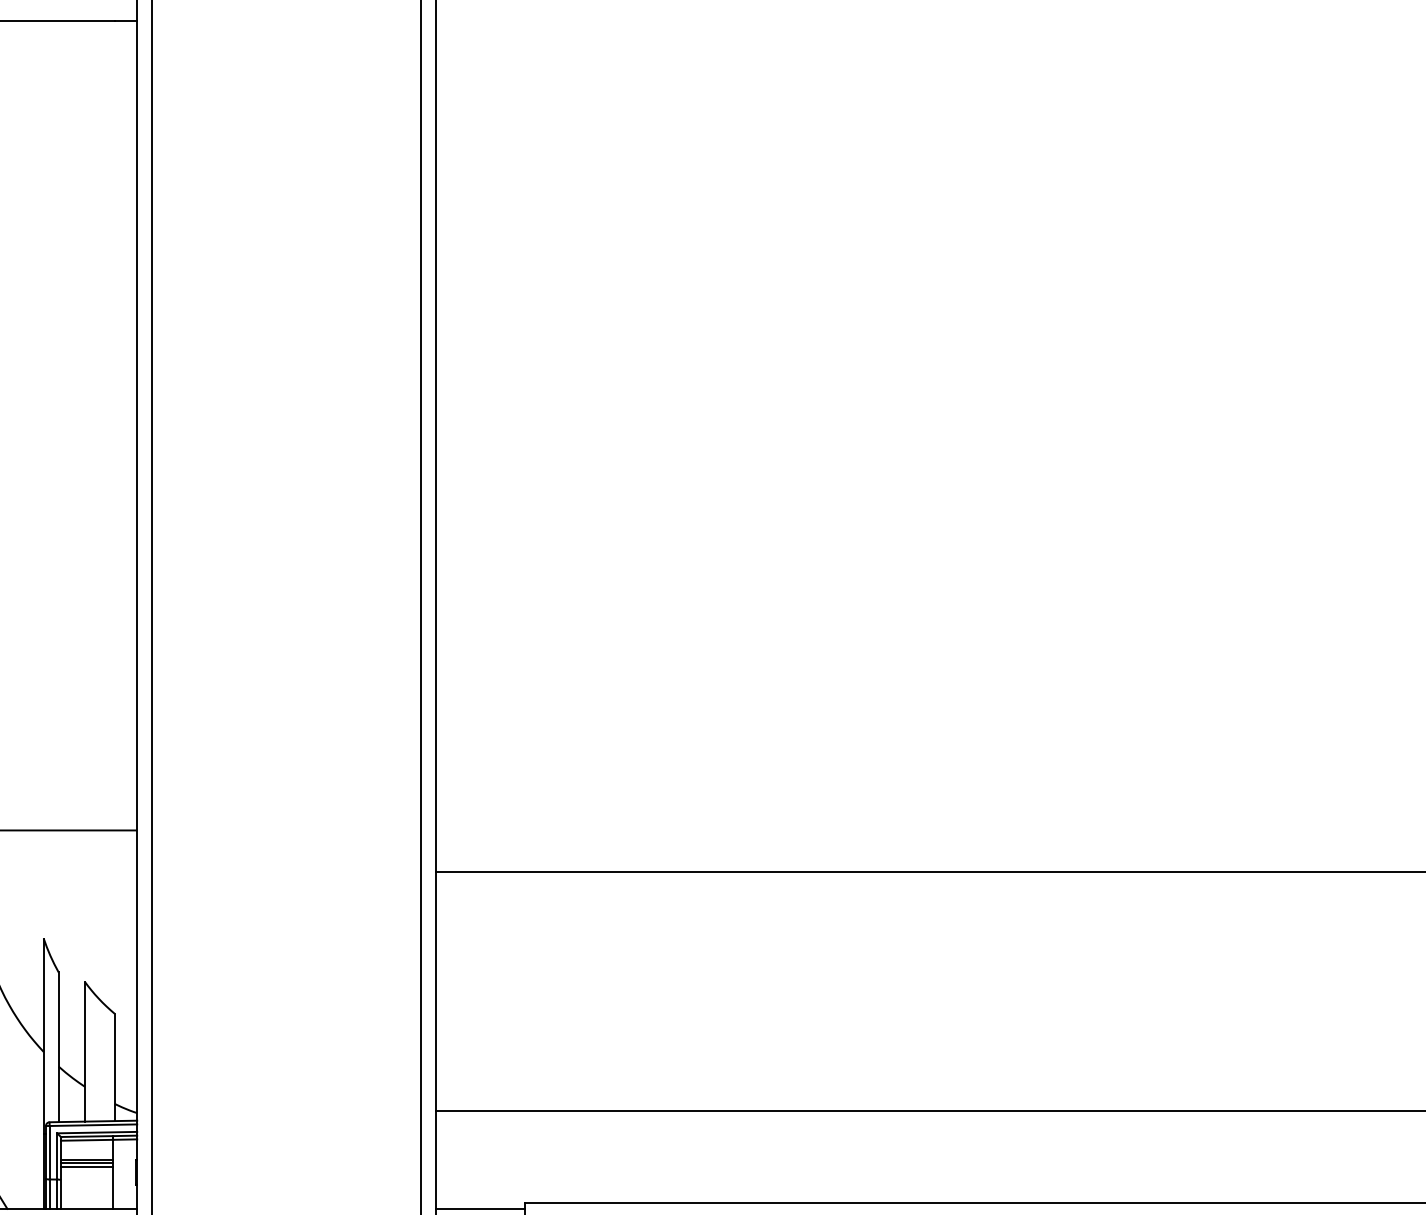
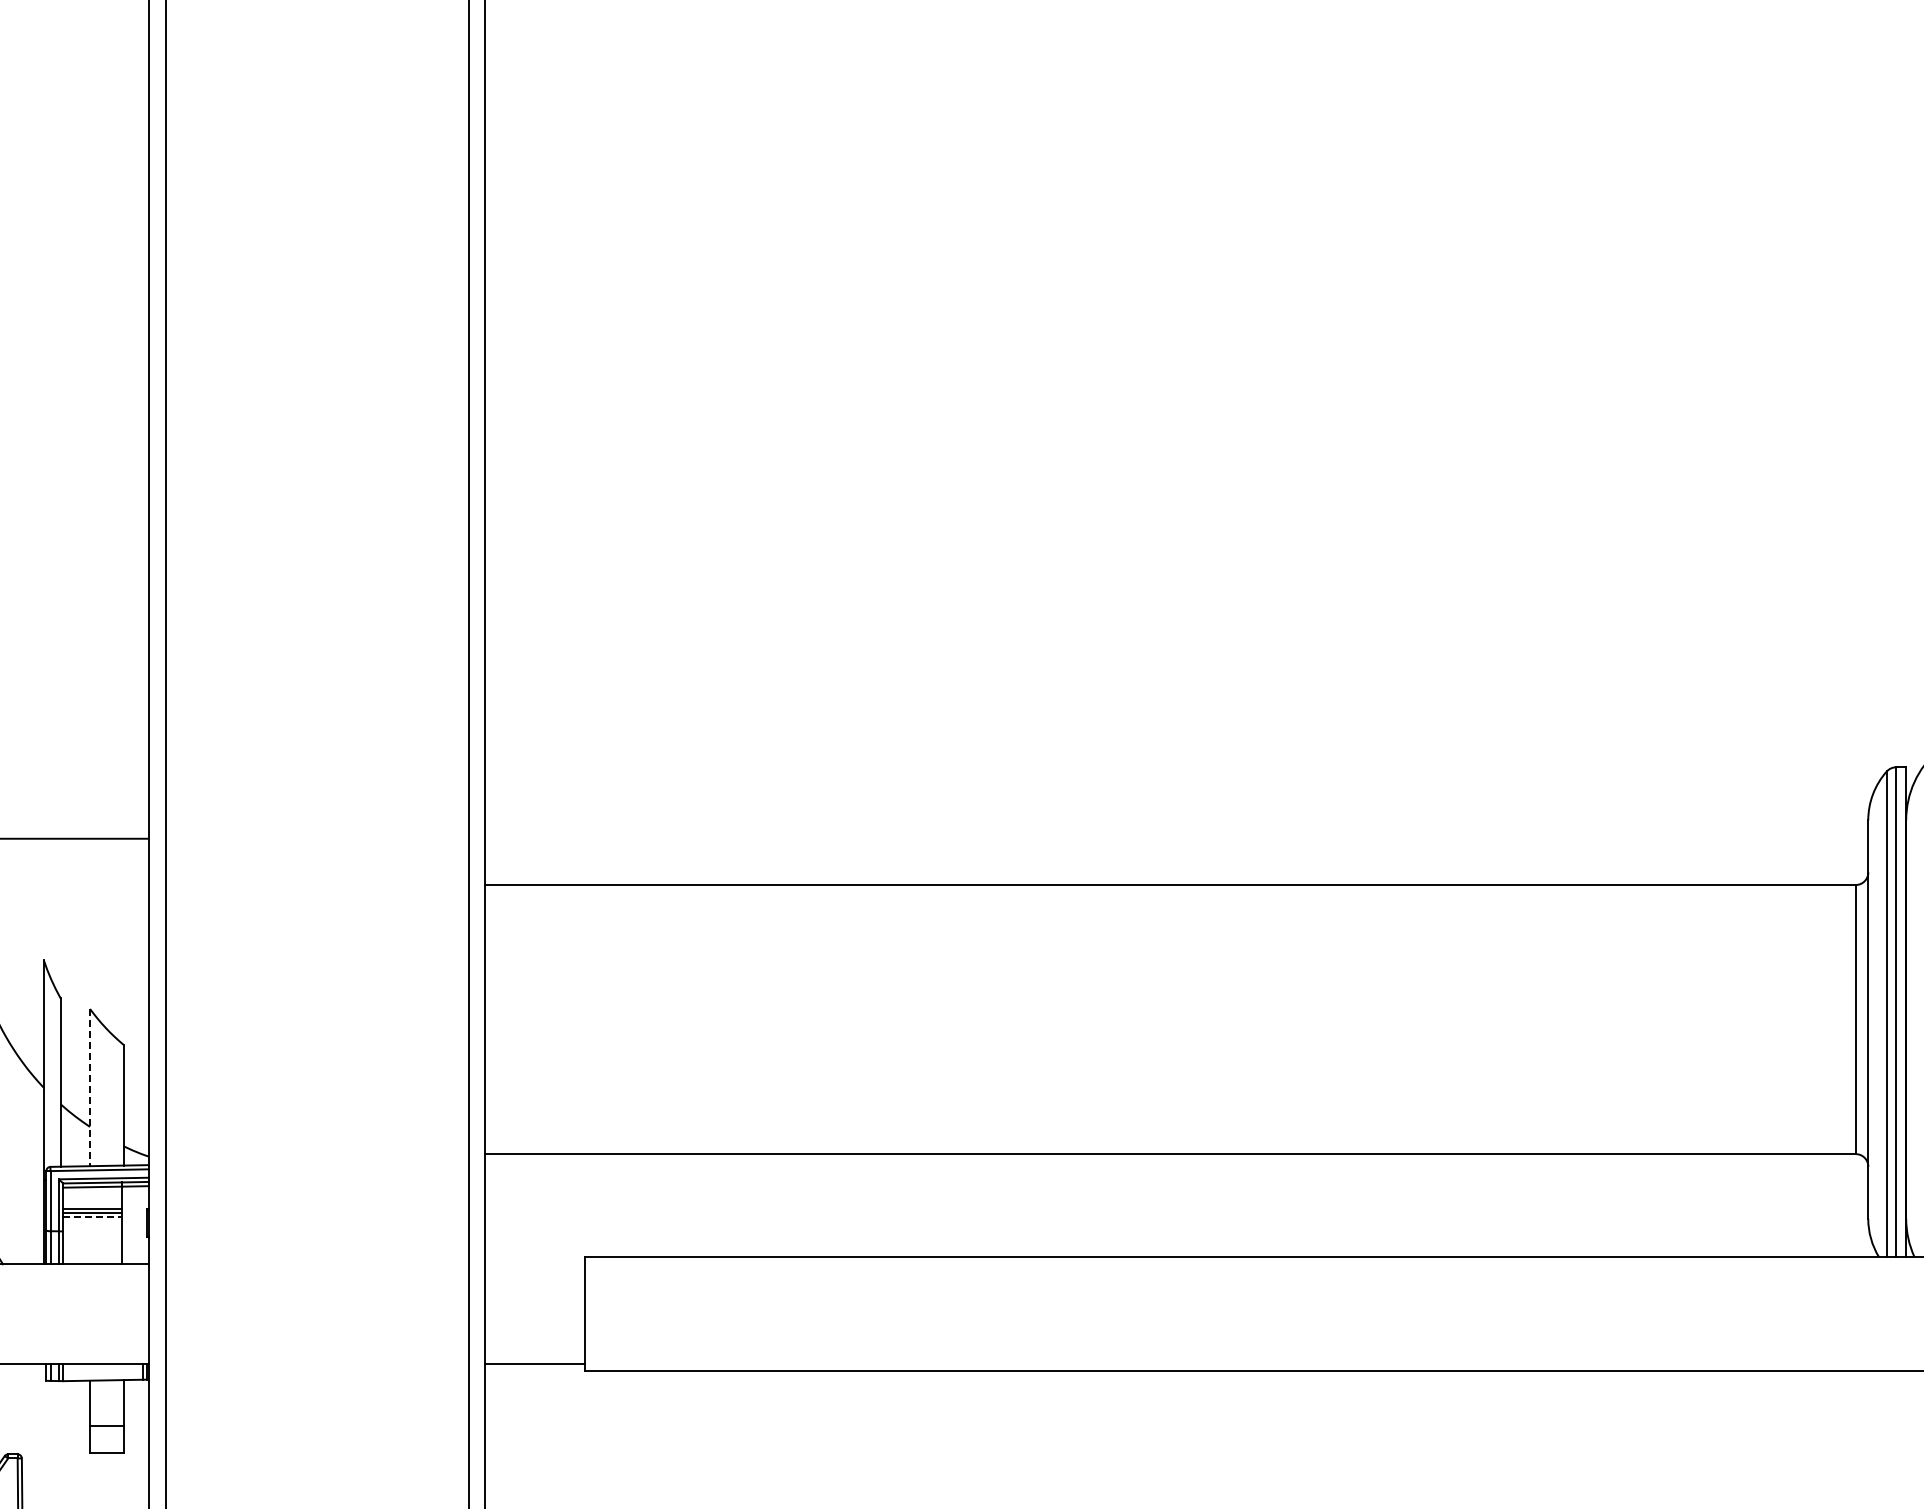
line: (85, 1051) -> (90, 1087), solid -> dashed
line: (87, 1167) -> (93, 1217), solid -> dashed
line: (480, 1209) -> (534, 1264), removed

